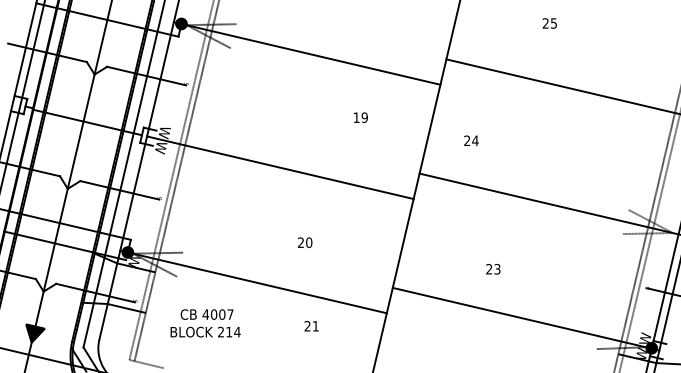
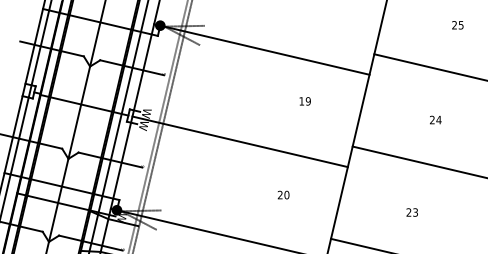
text: (471, 140) -> (435, 119), moved
text: (305, 242) -> (283, 194), moved
text: (493, 269) -> (412, 212), moved

